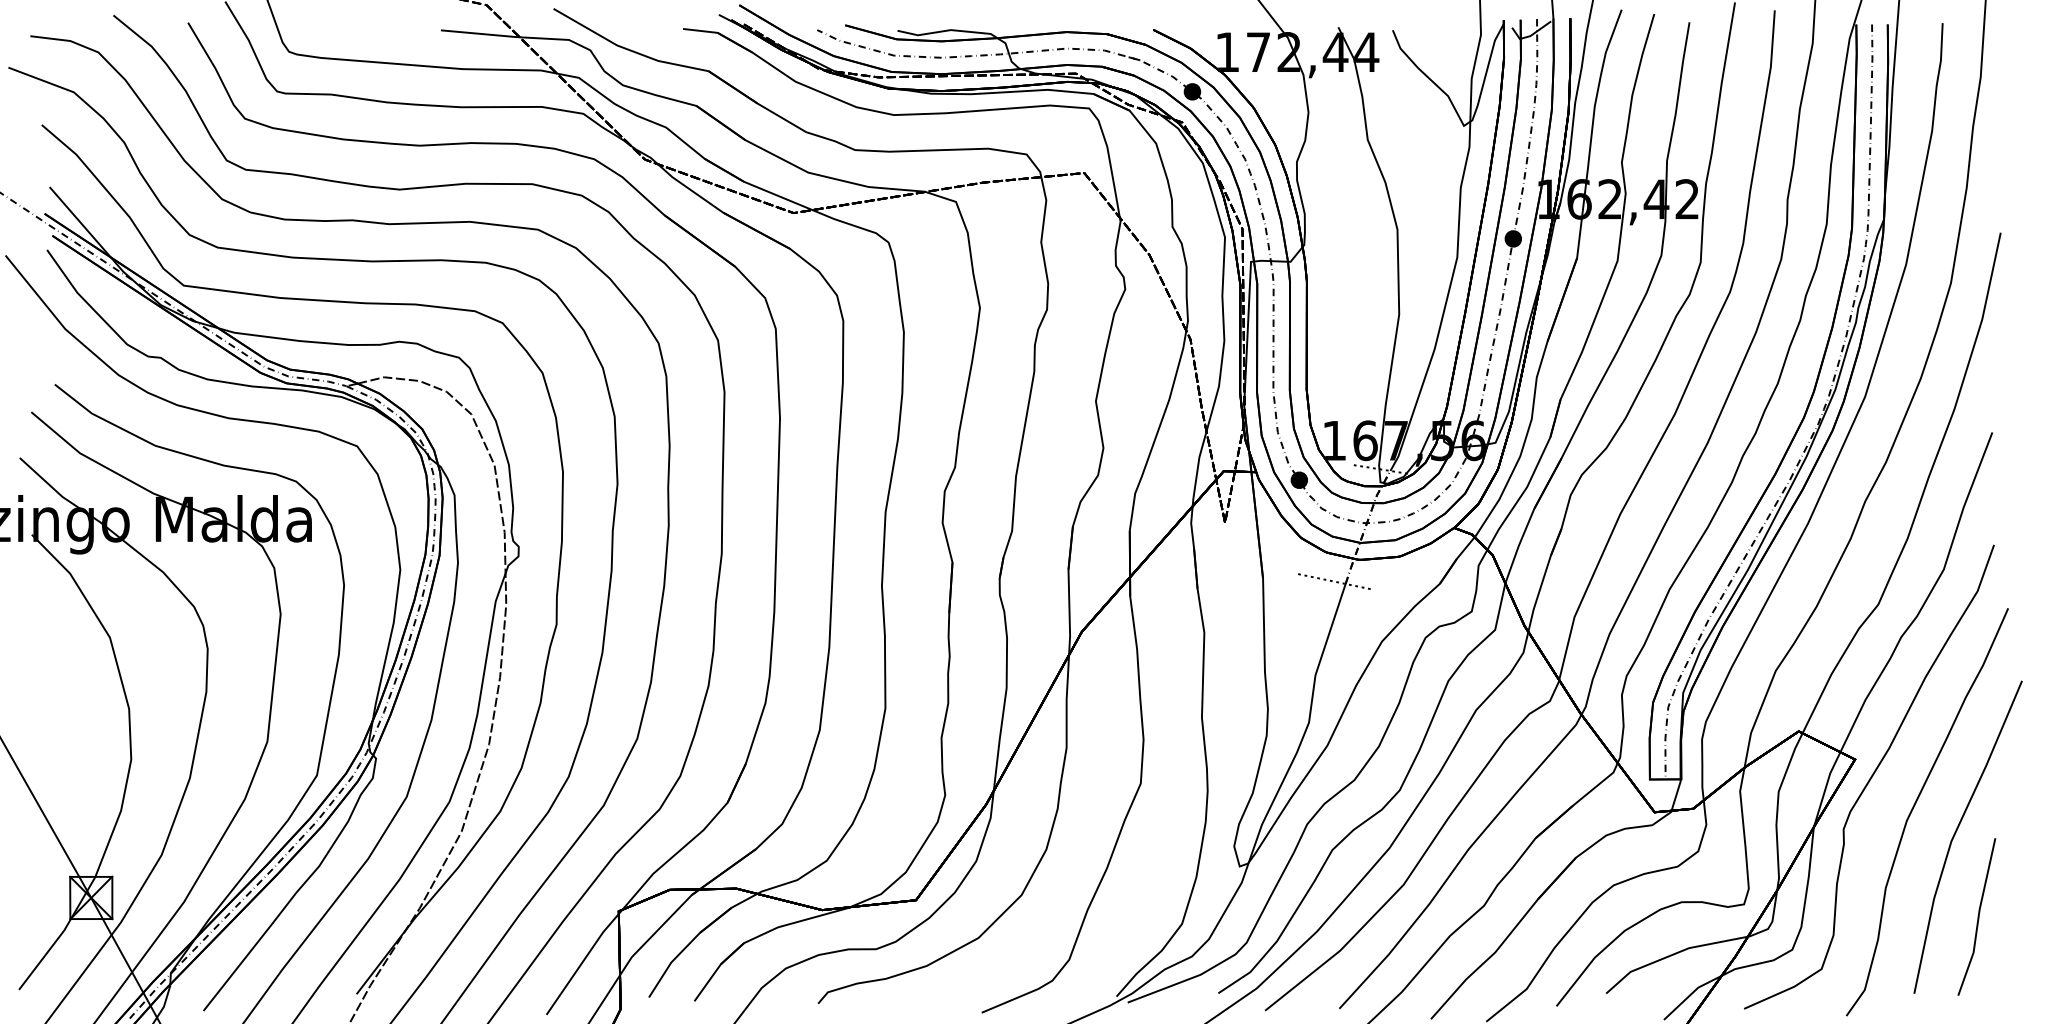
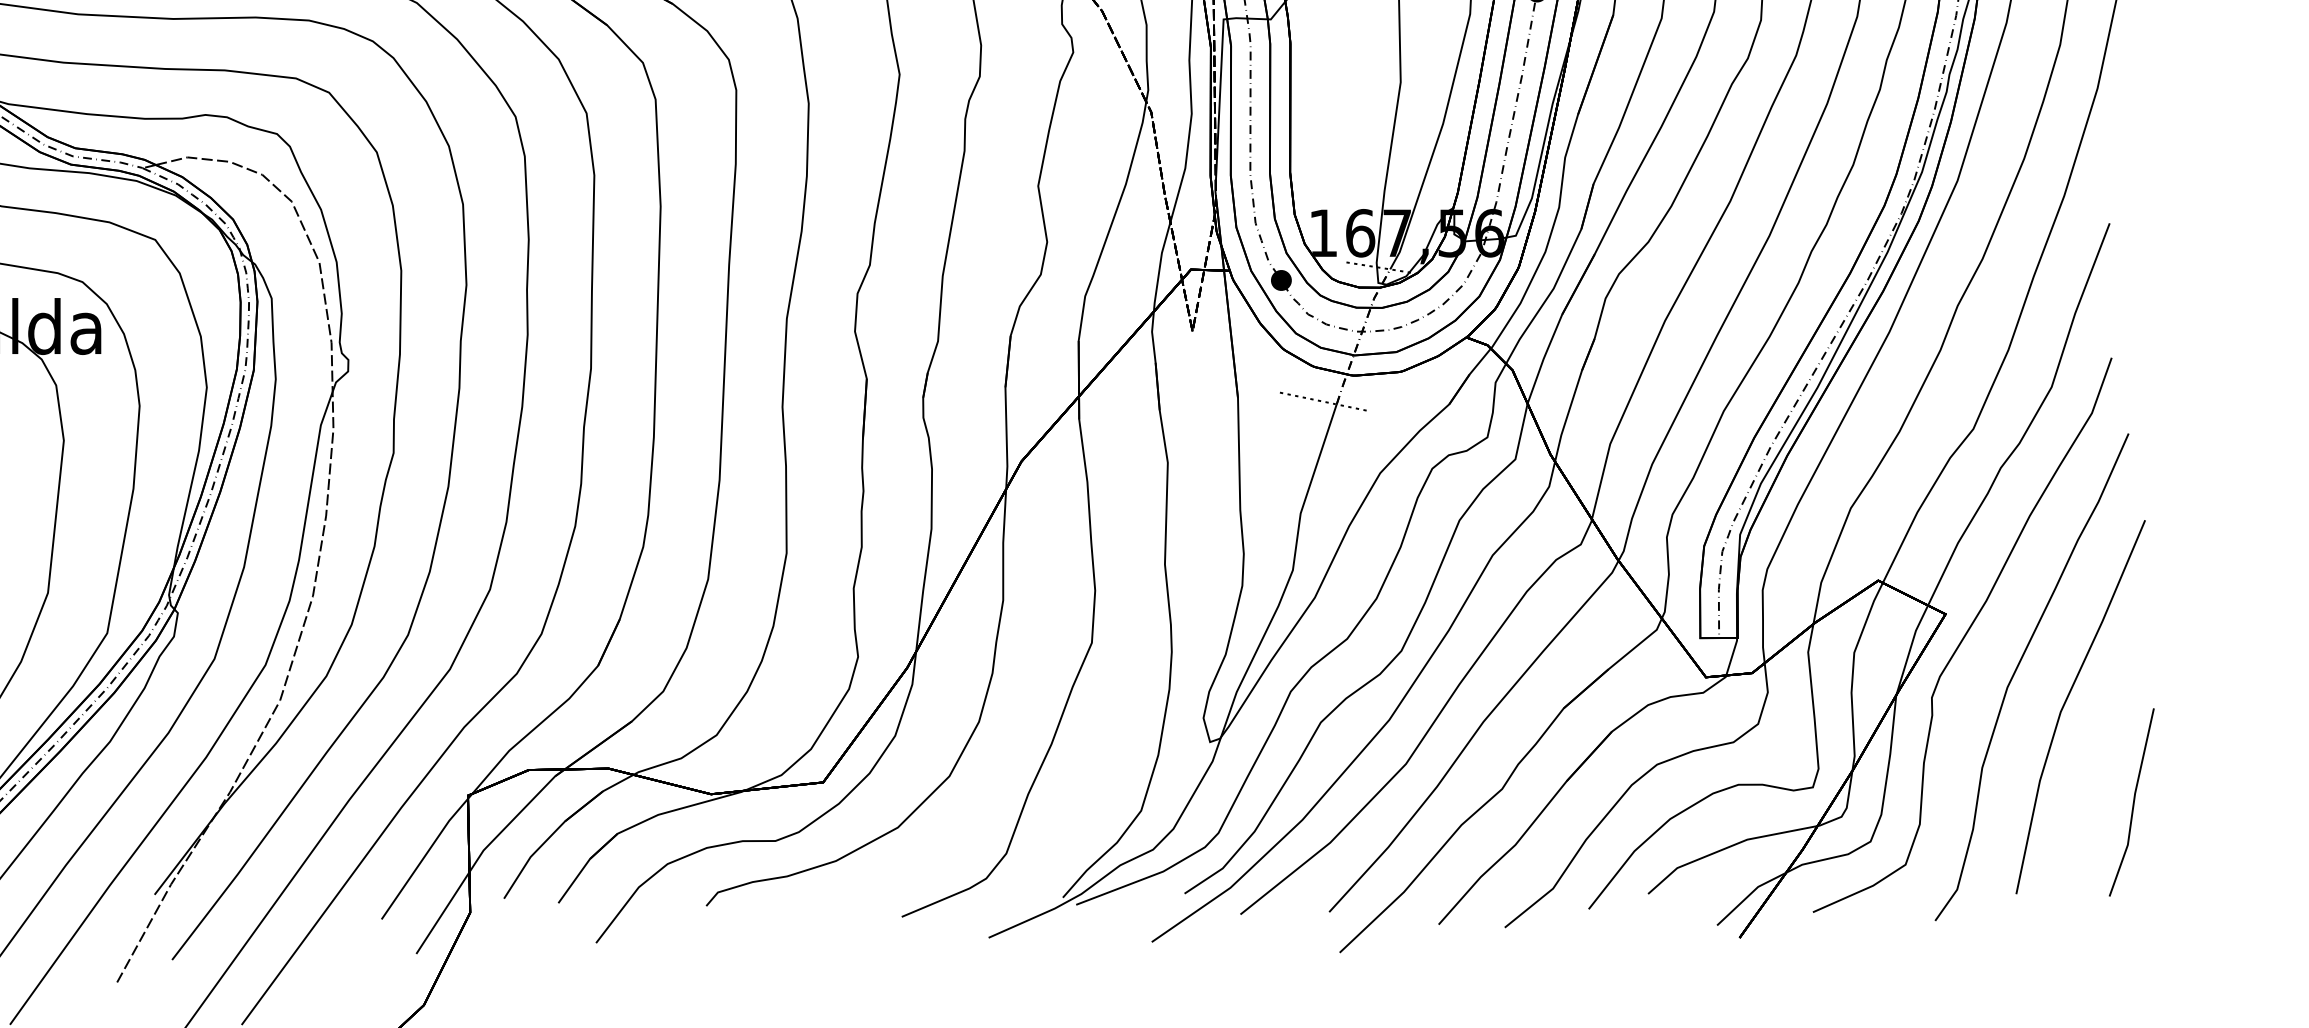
line: (1977, 916) -> (2132, 801), moved

